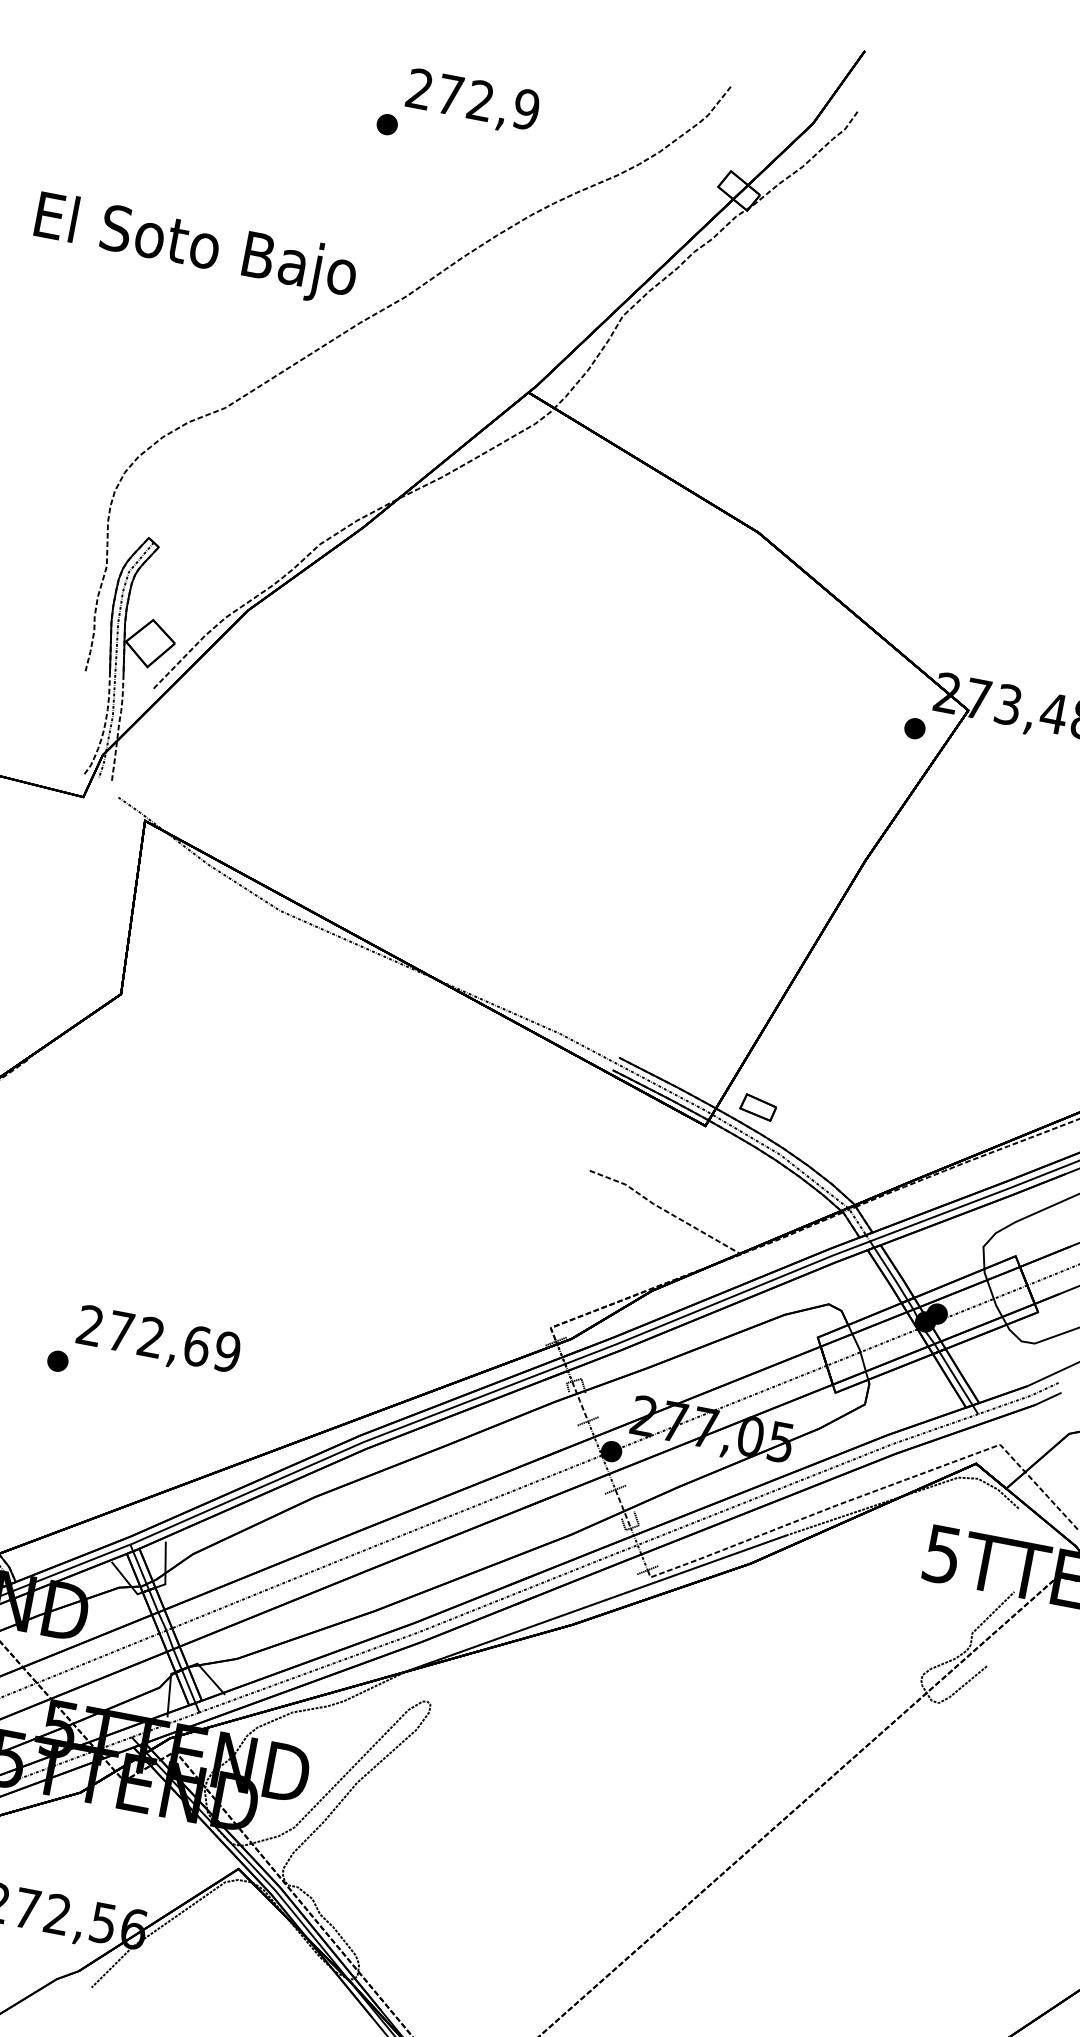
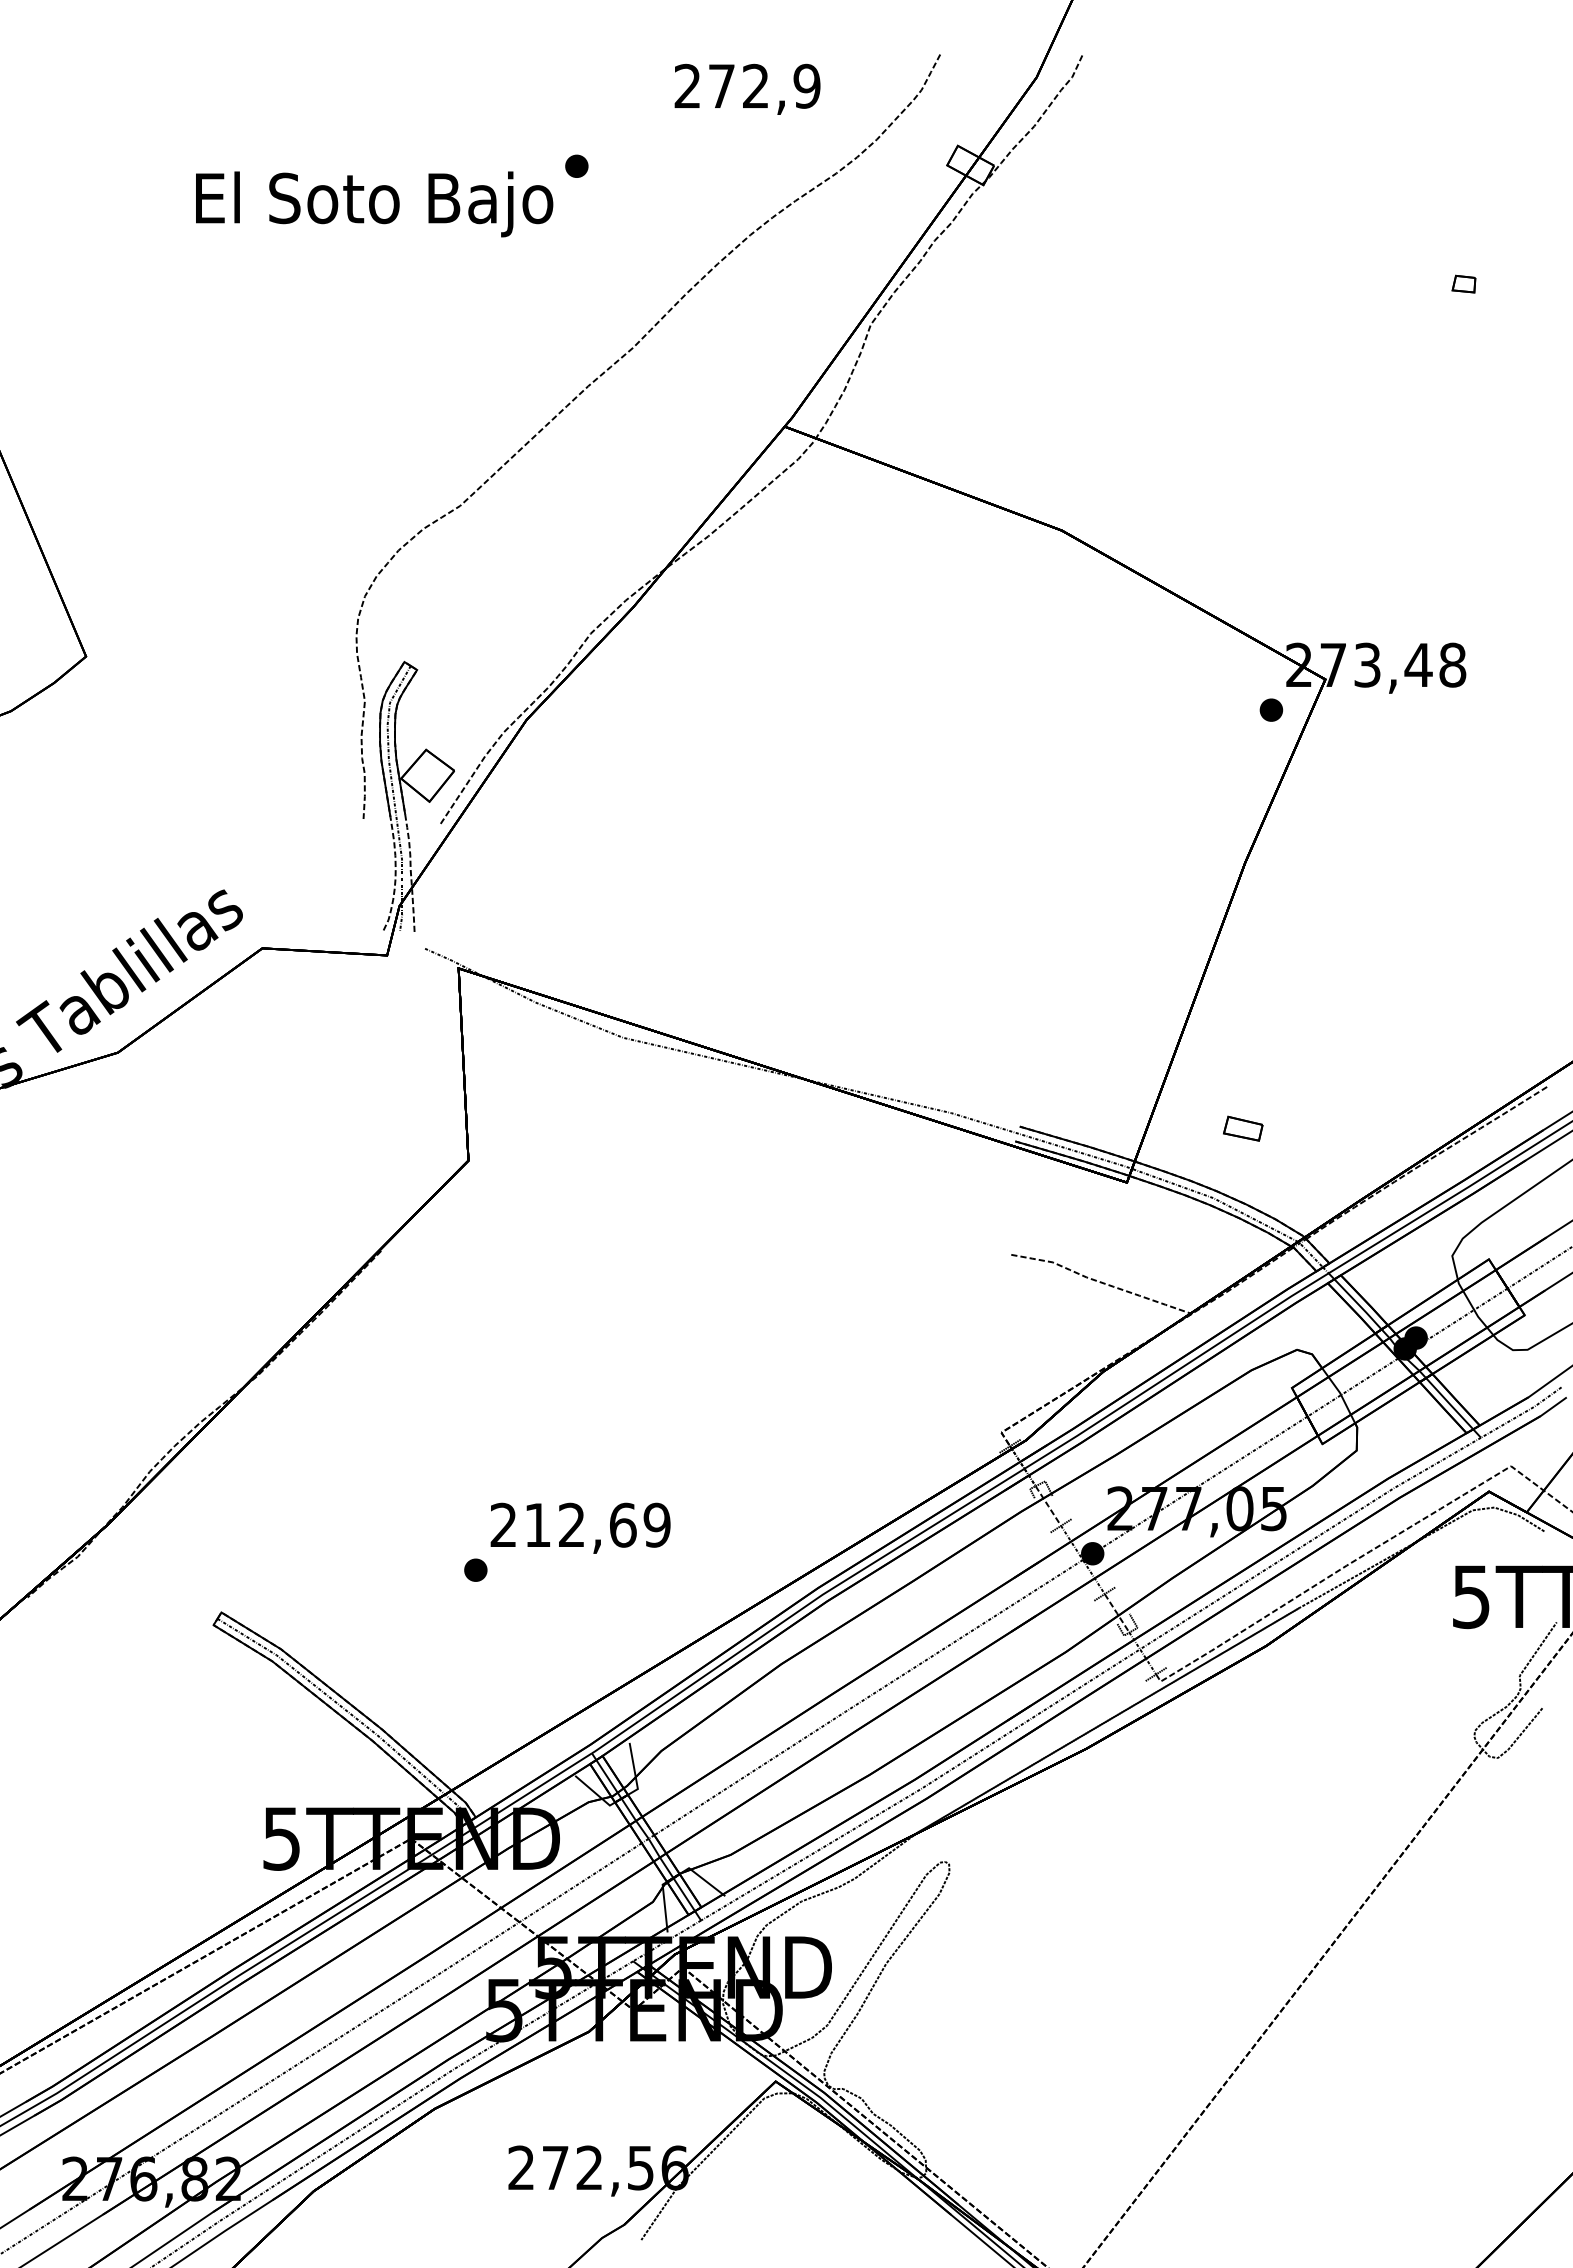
text: (472, 101) -> (747, 88), moved
text: (195, 249) -> (374, 204), moved
part: (758, 1107) -> (1243, 1128), moved
text: (120, 1330) -> (537, 1524), 272,69 -> 212,69

